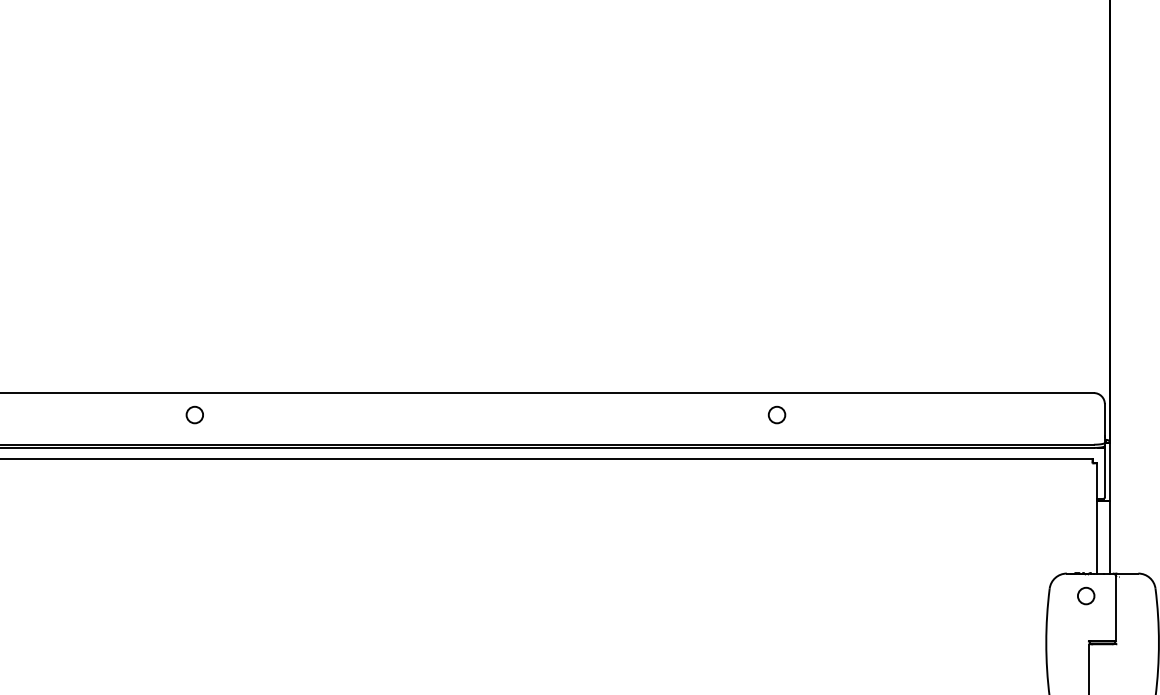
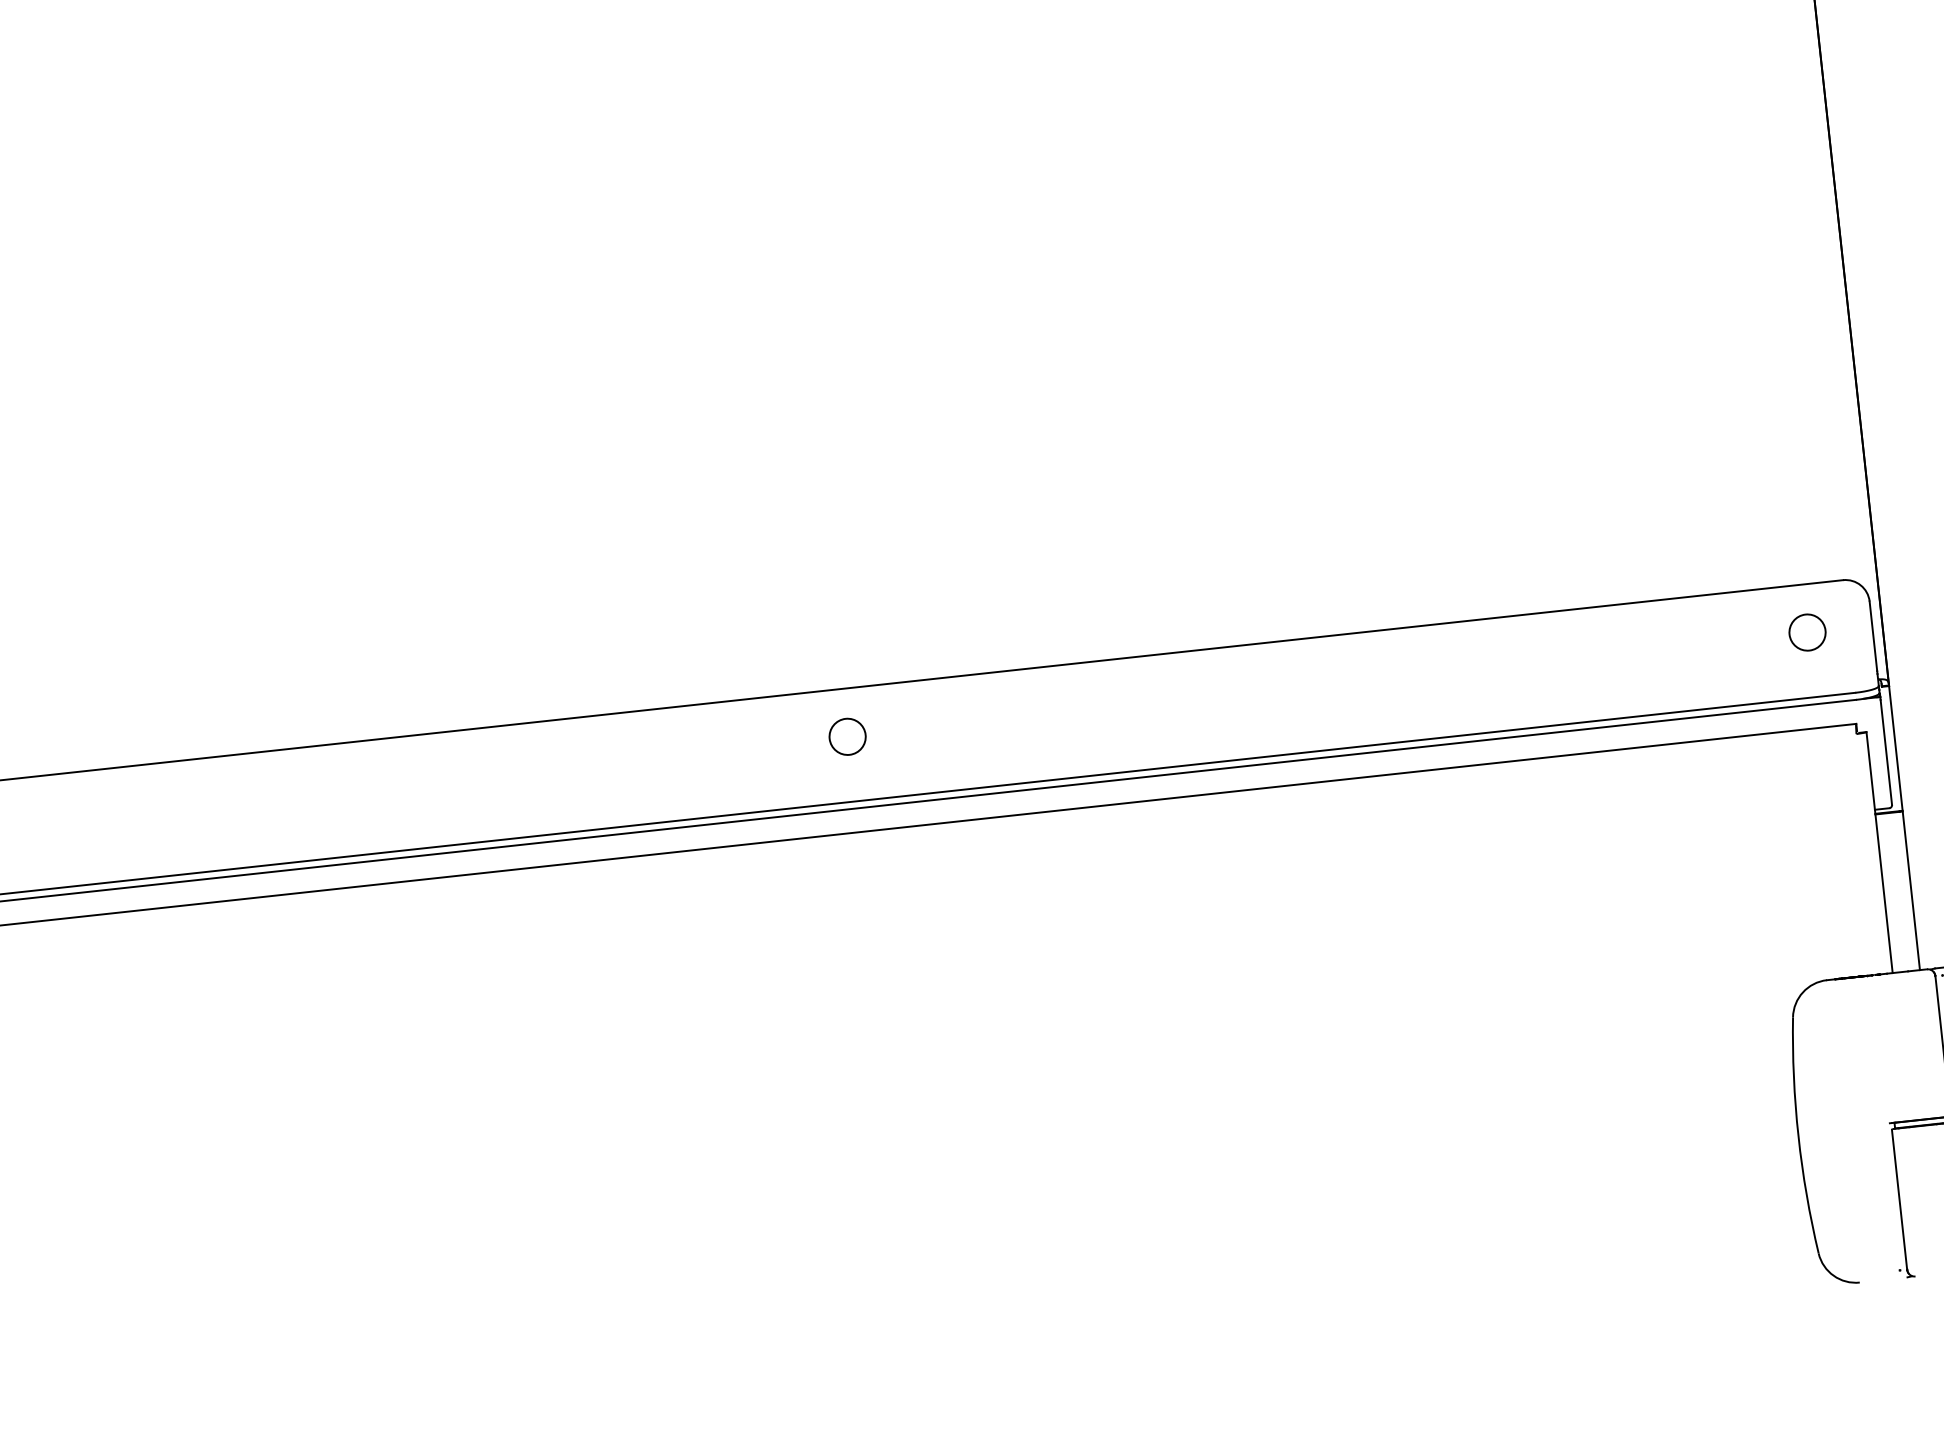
circle: (776, 414) -> (846, 735), moved
circle: (1086, 595) -> (1808, 631), moved

